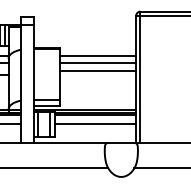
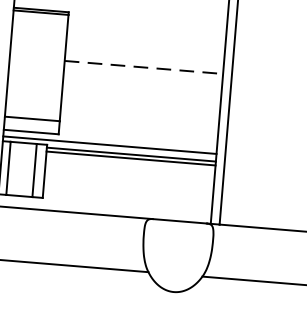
line: (98, 56) -> (146, 36), removed
line: (98, 62) -> (145, 49), removed
line: (98, 71) -> (144, 68), solid -> dashed
line: (95, 124) -> (129, 178), removed

